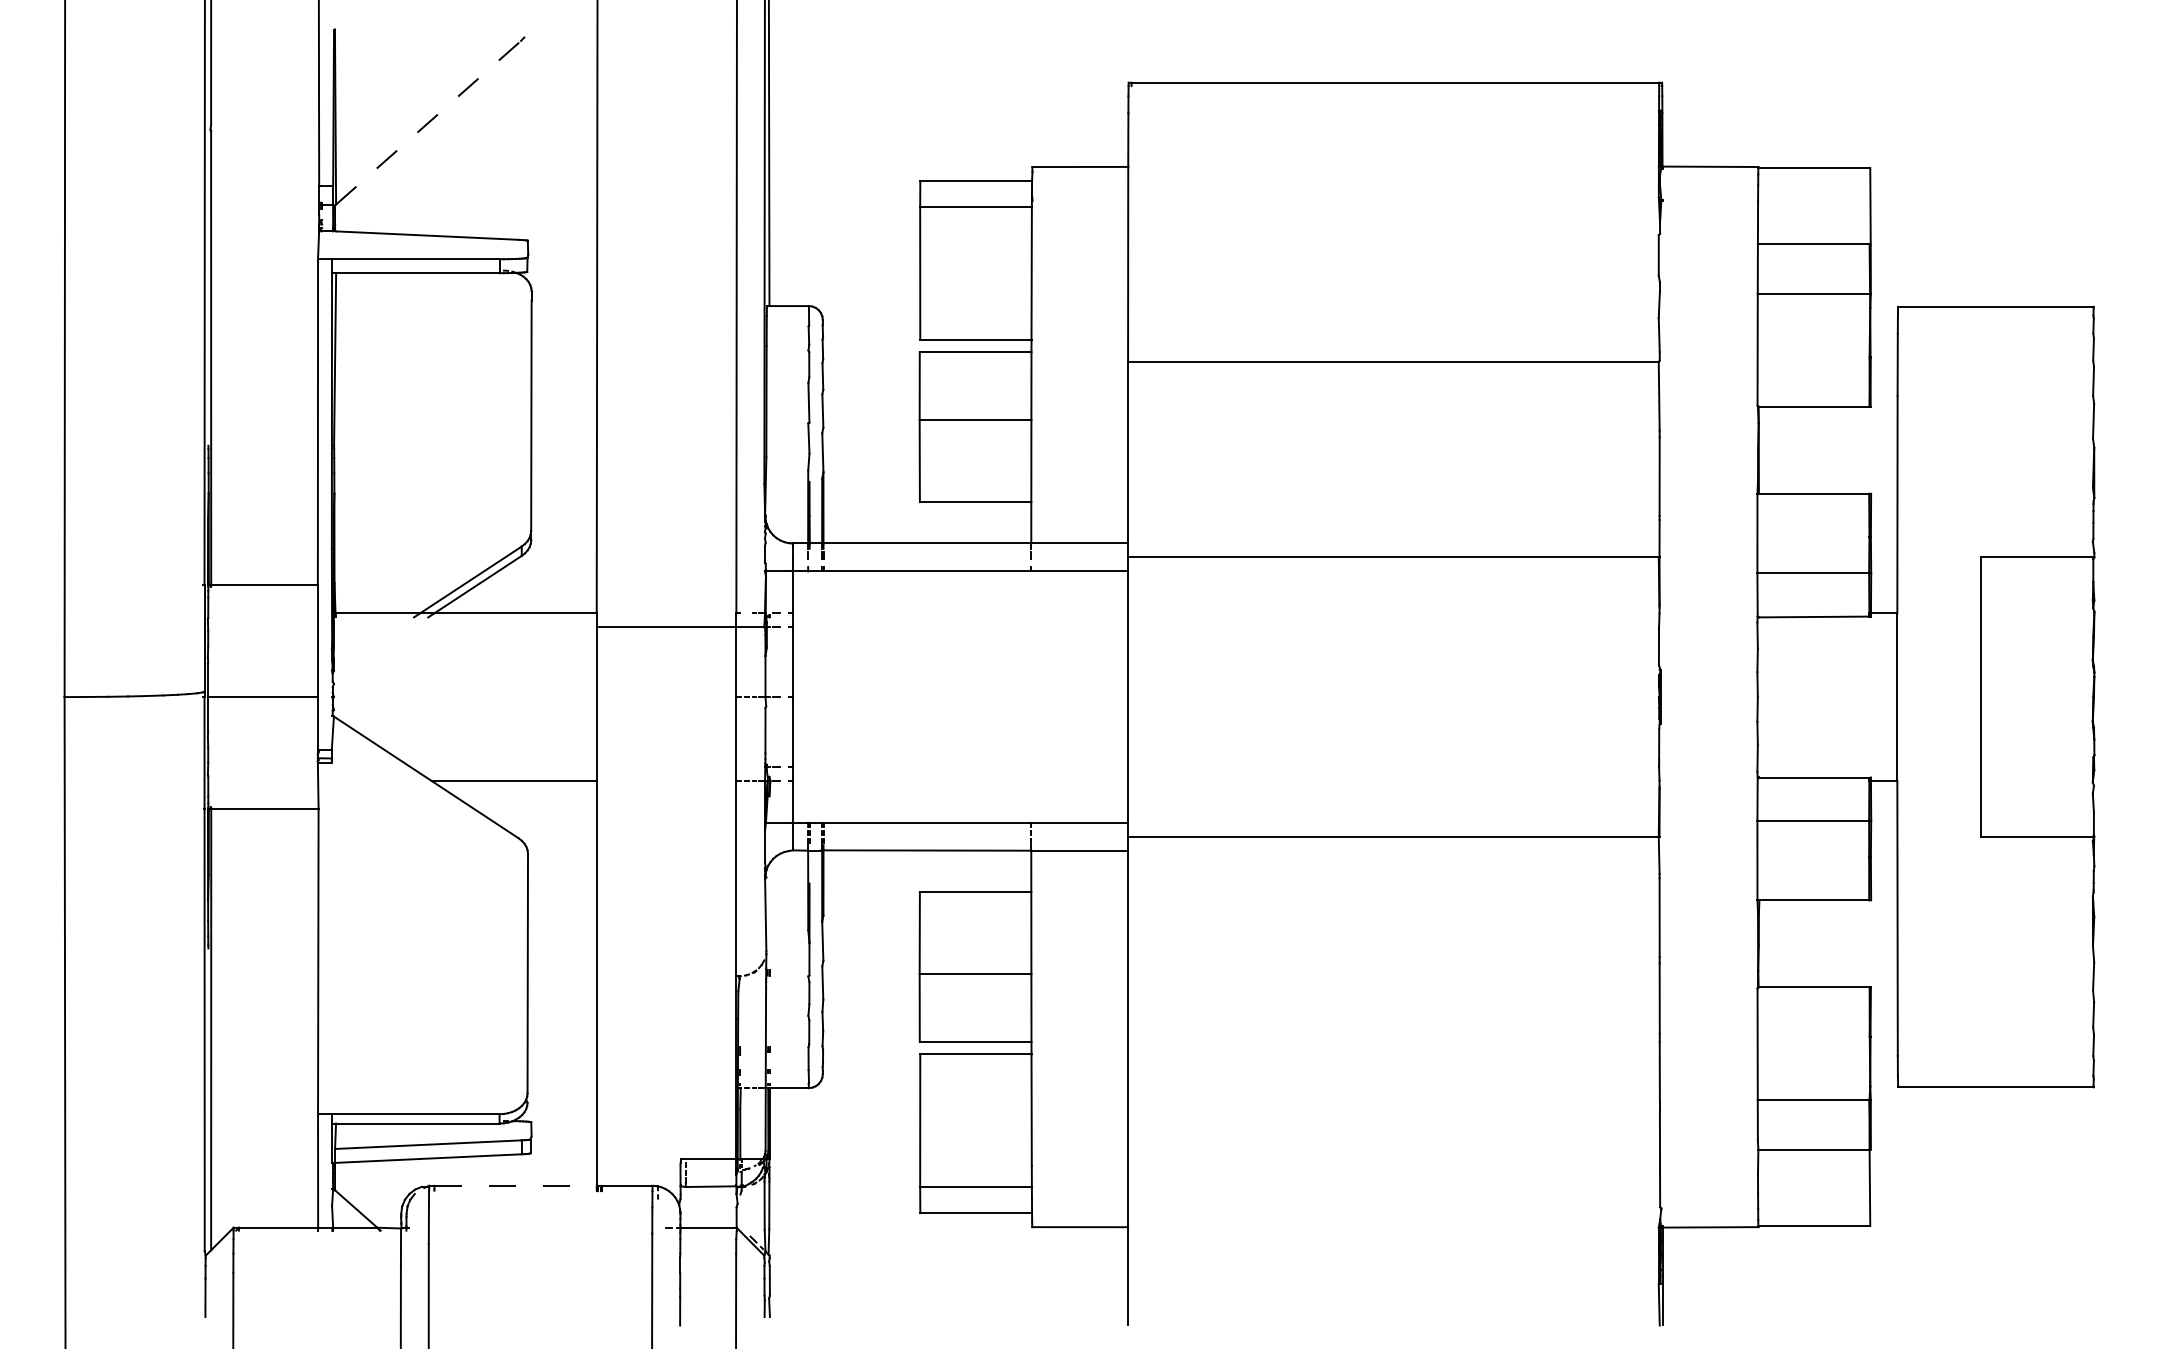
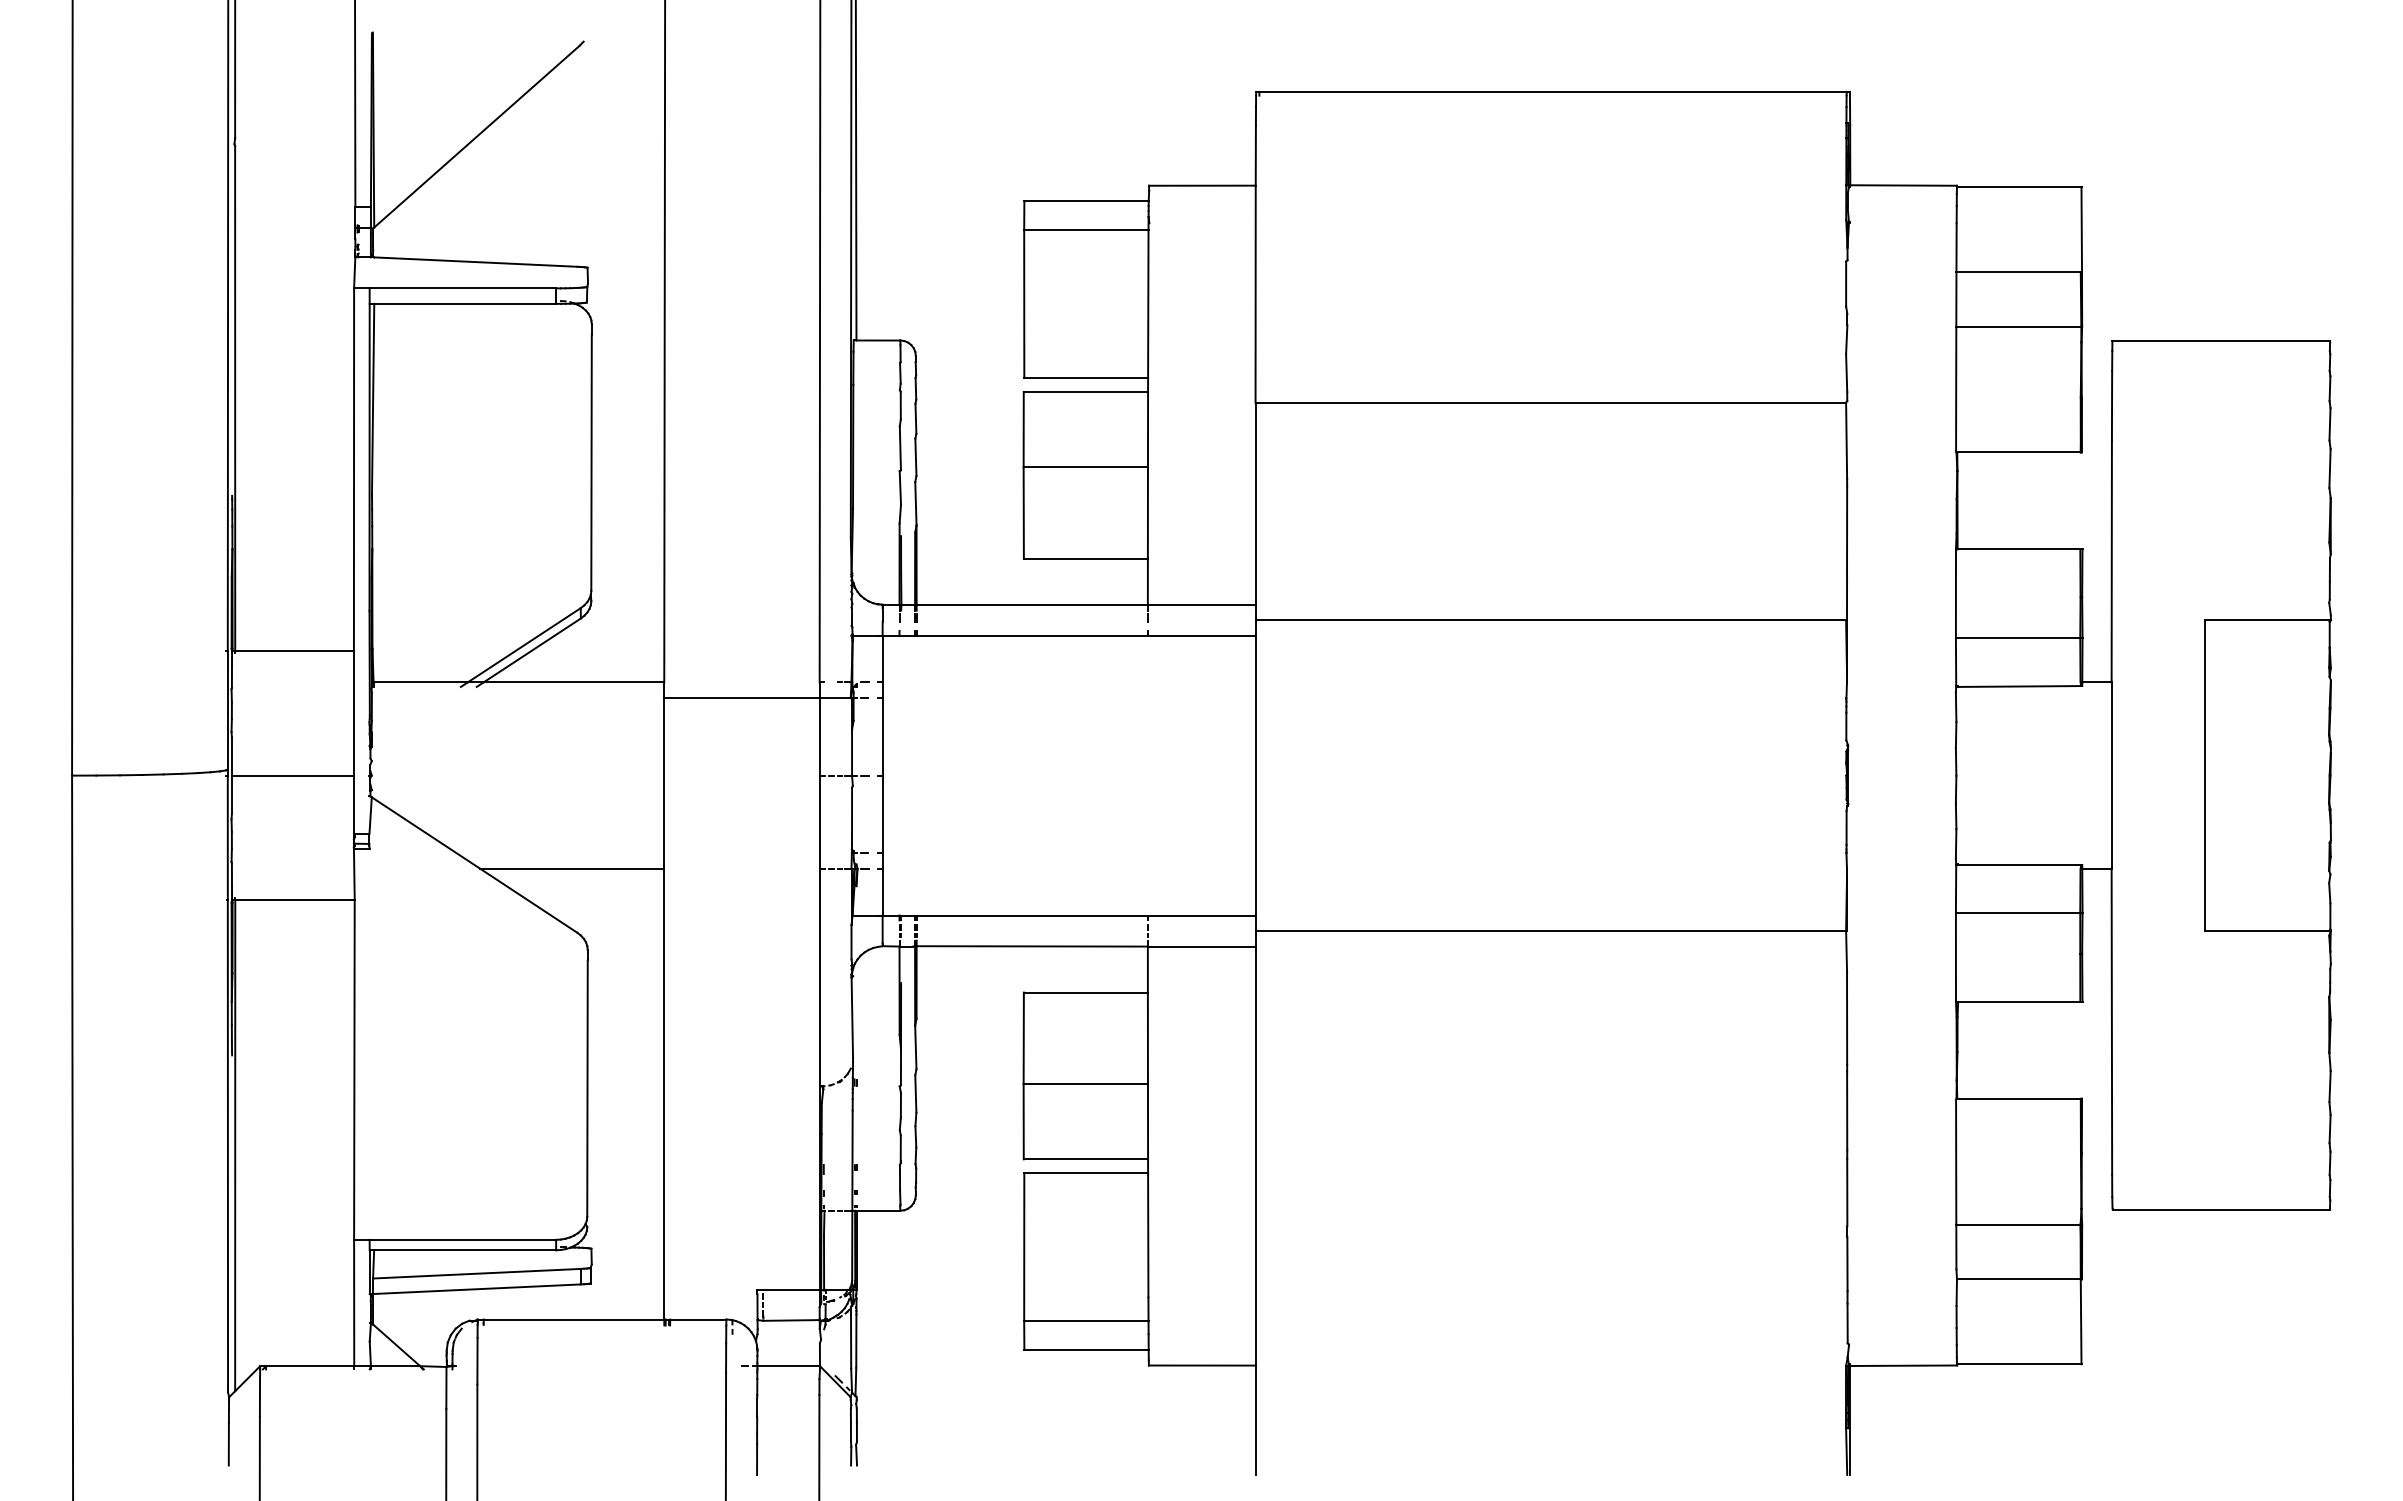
line: (428, 122) -> (477, 136), dashed -> solid
line: (516, 1185) -> (574, 1319), dashed -> solid

